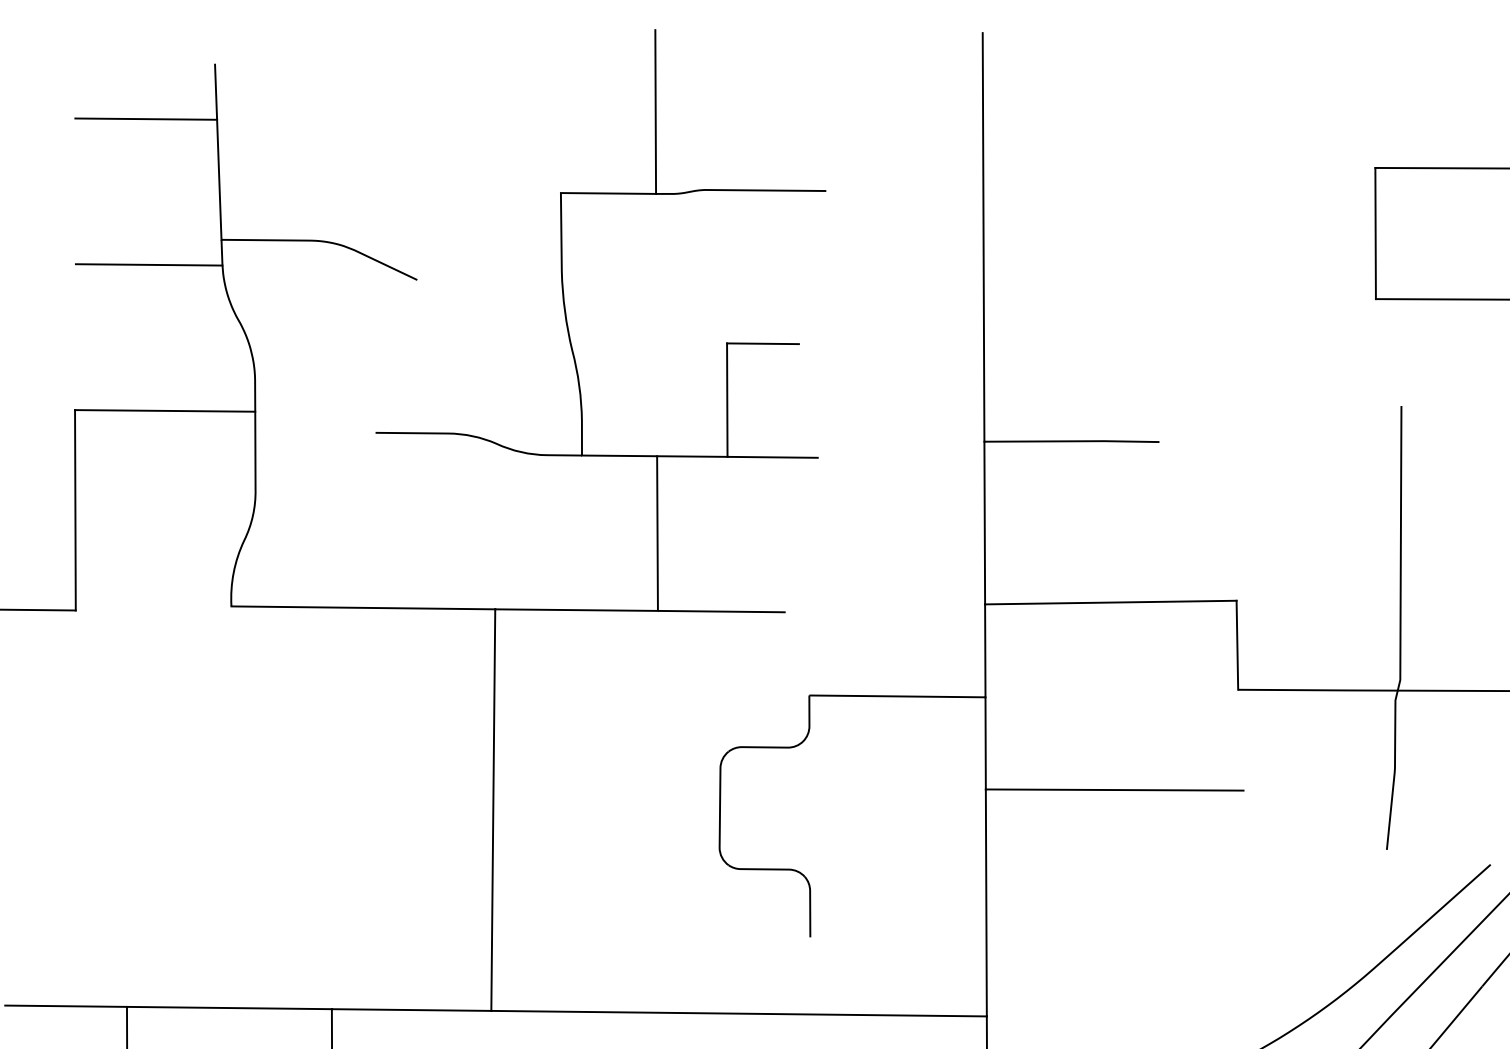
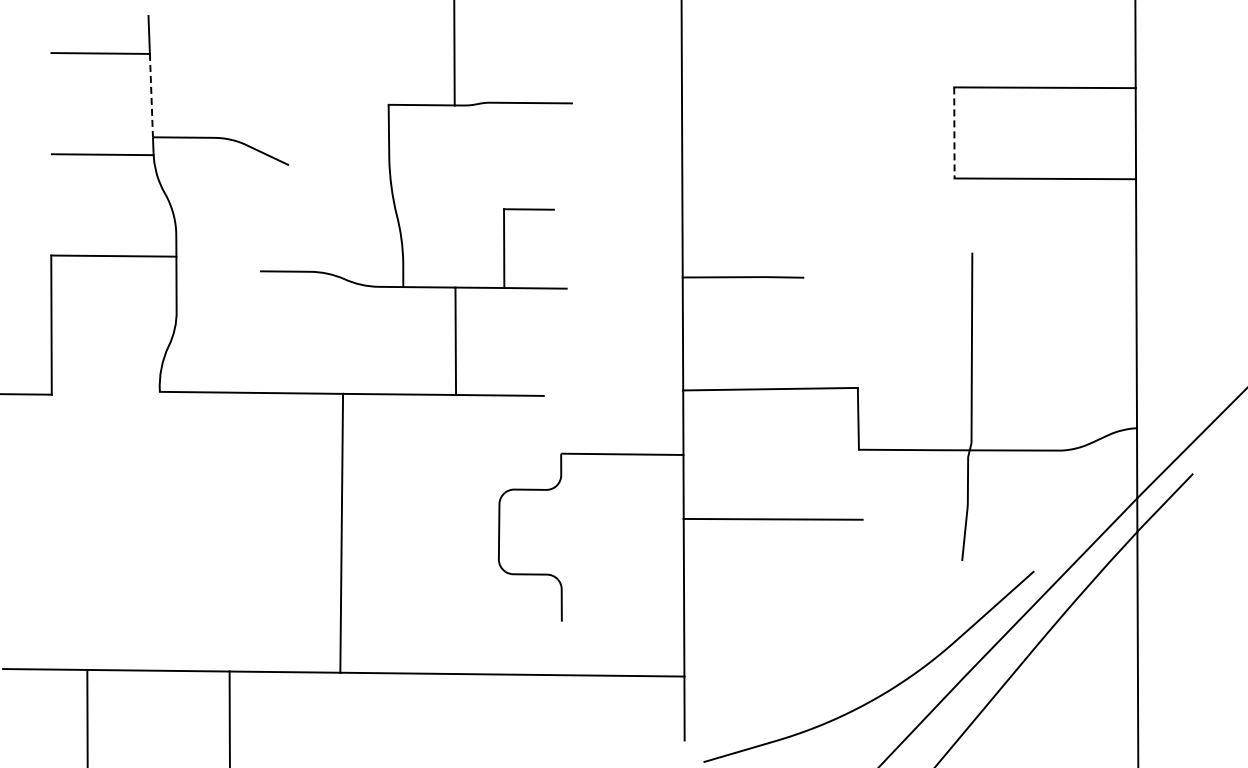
line: (219, 179) -> (151, 95), solid -> dashed
line: (1375, 232) -> (954, 132), solid -> dashed

